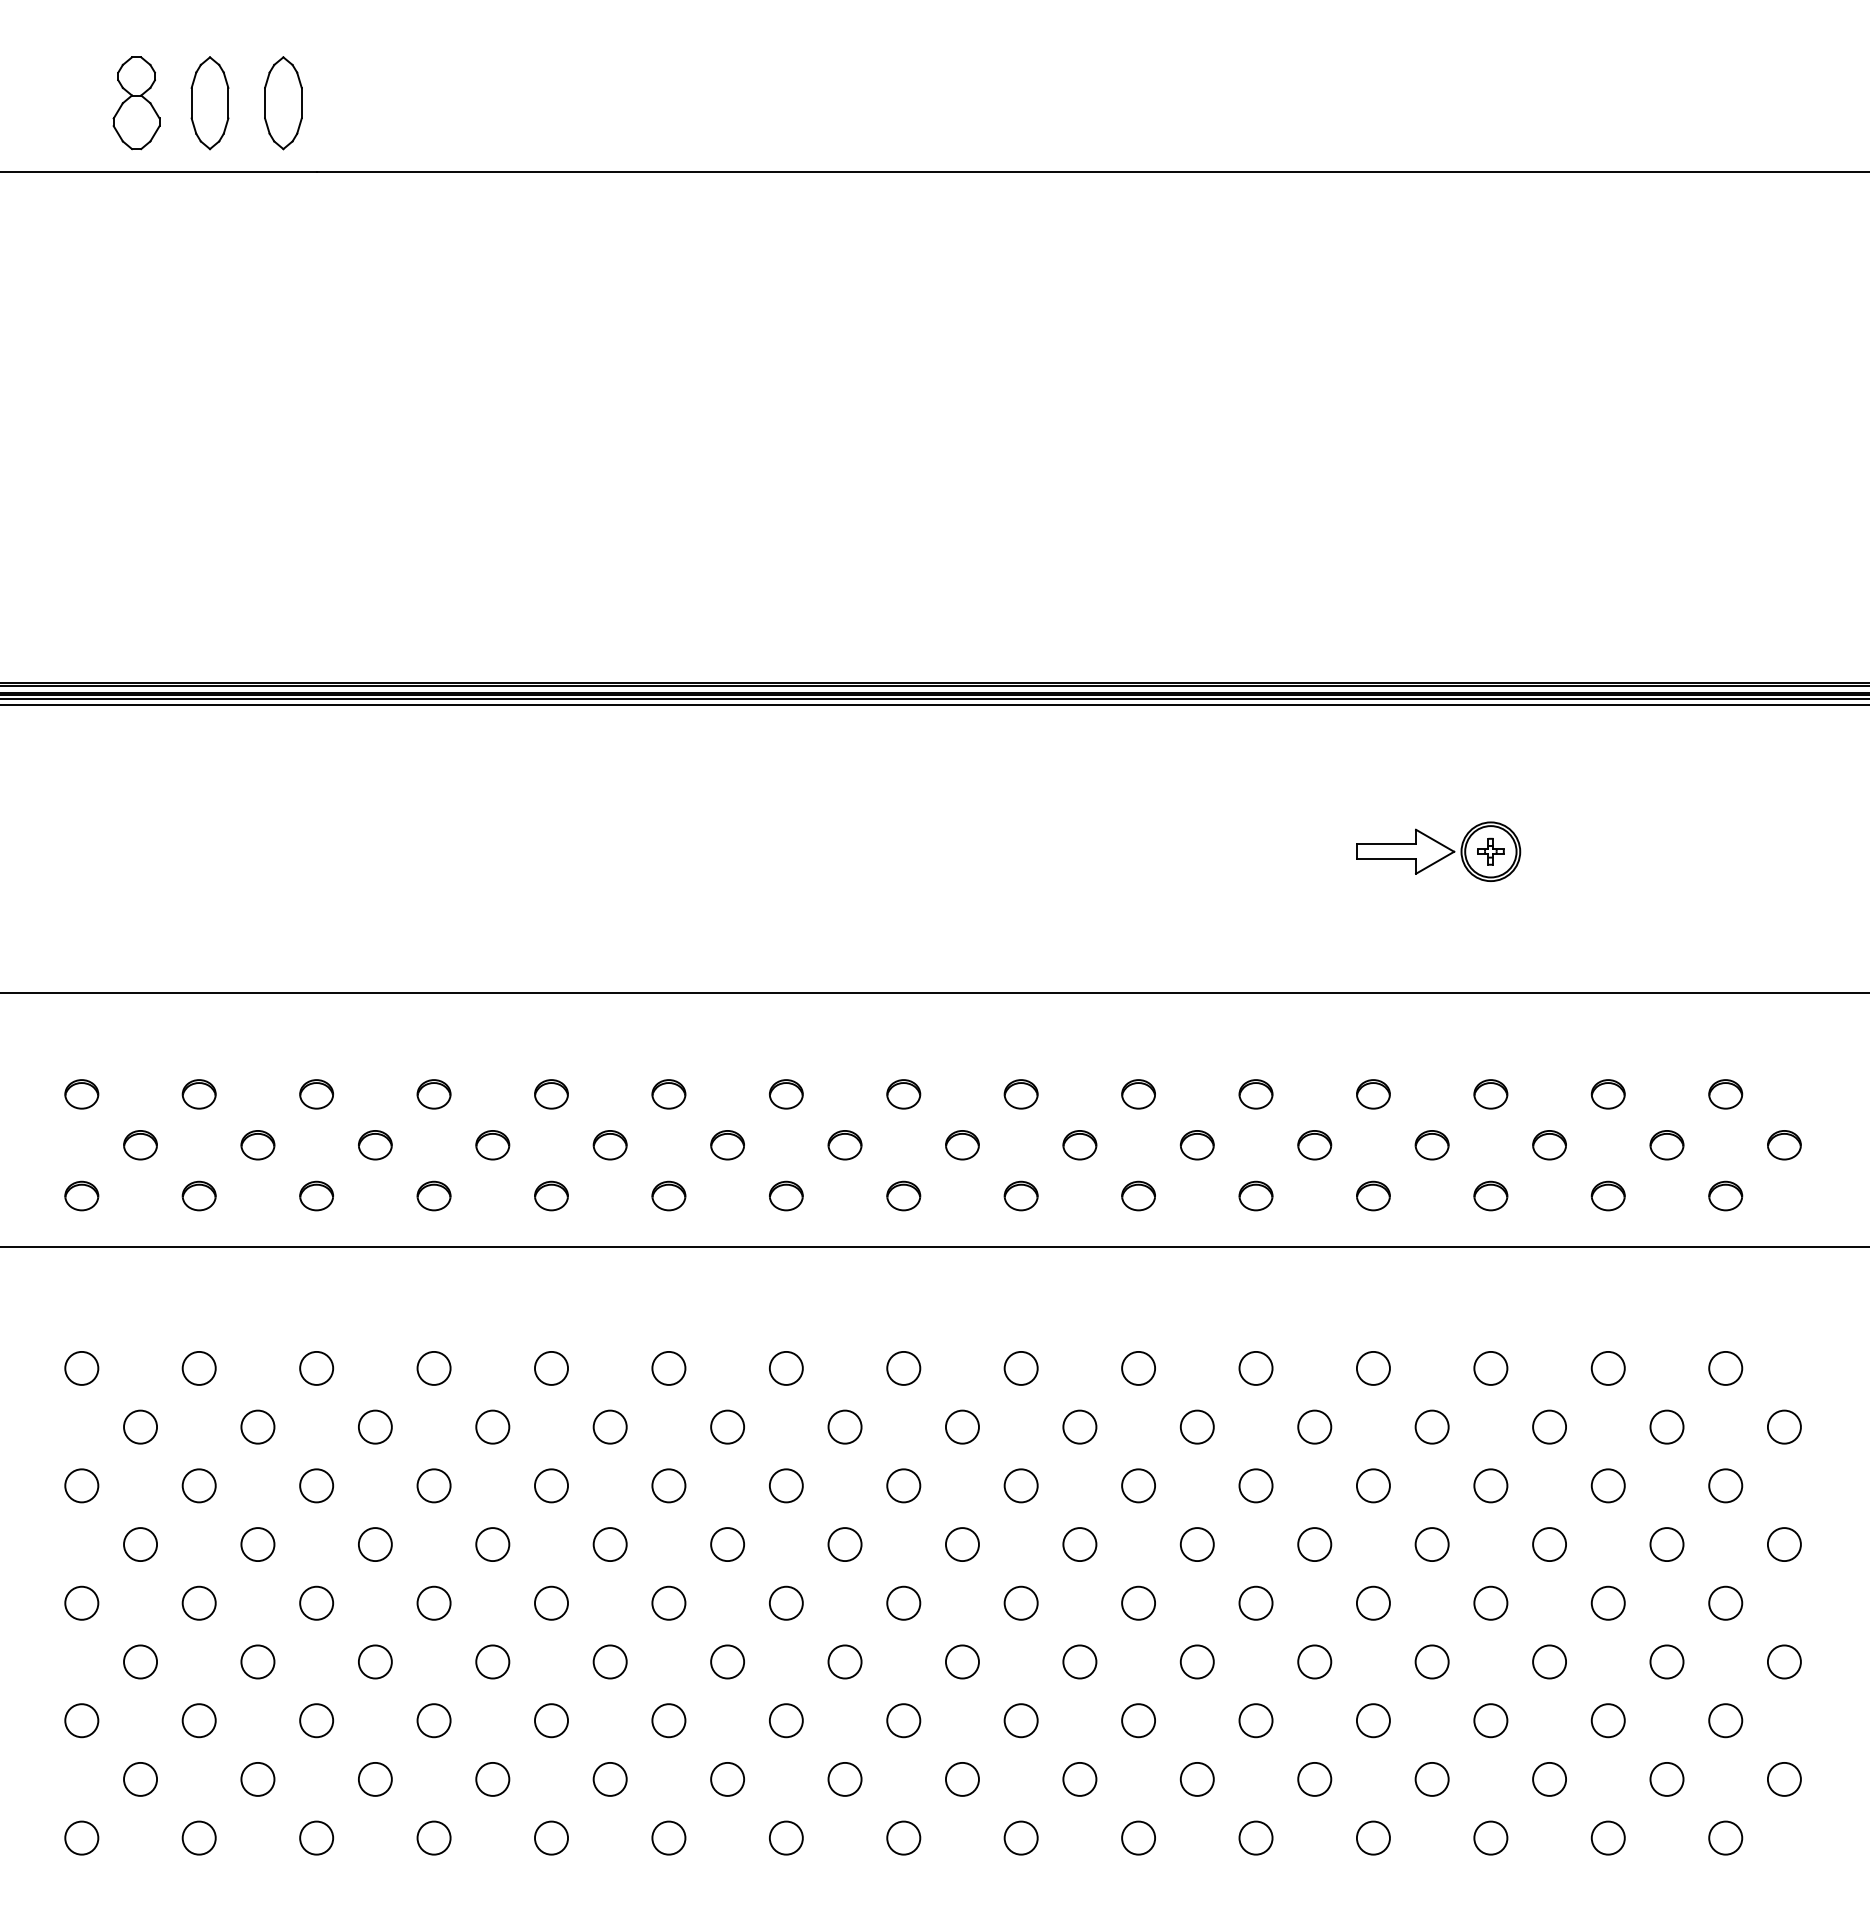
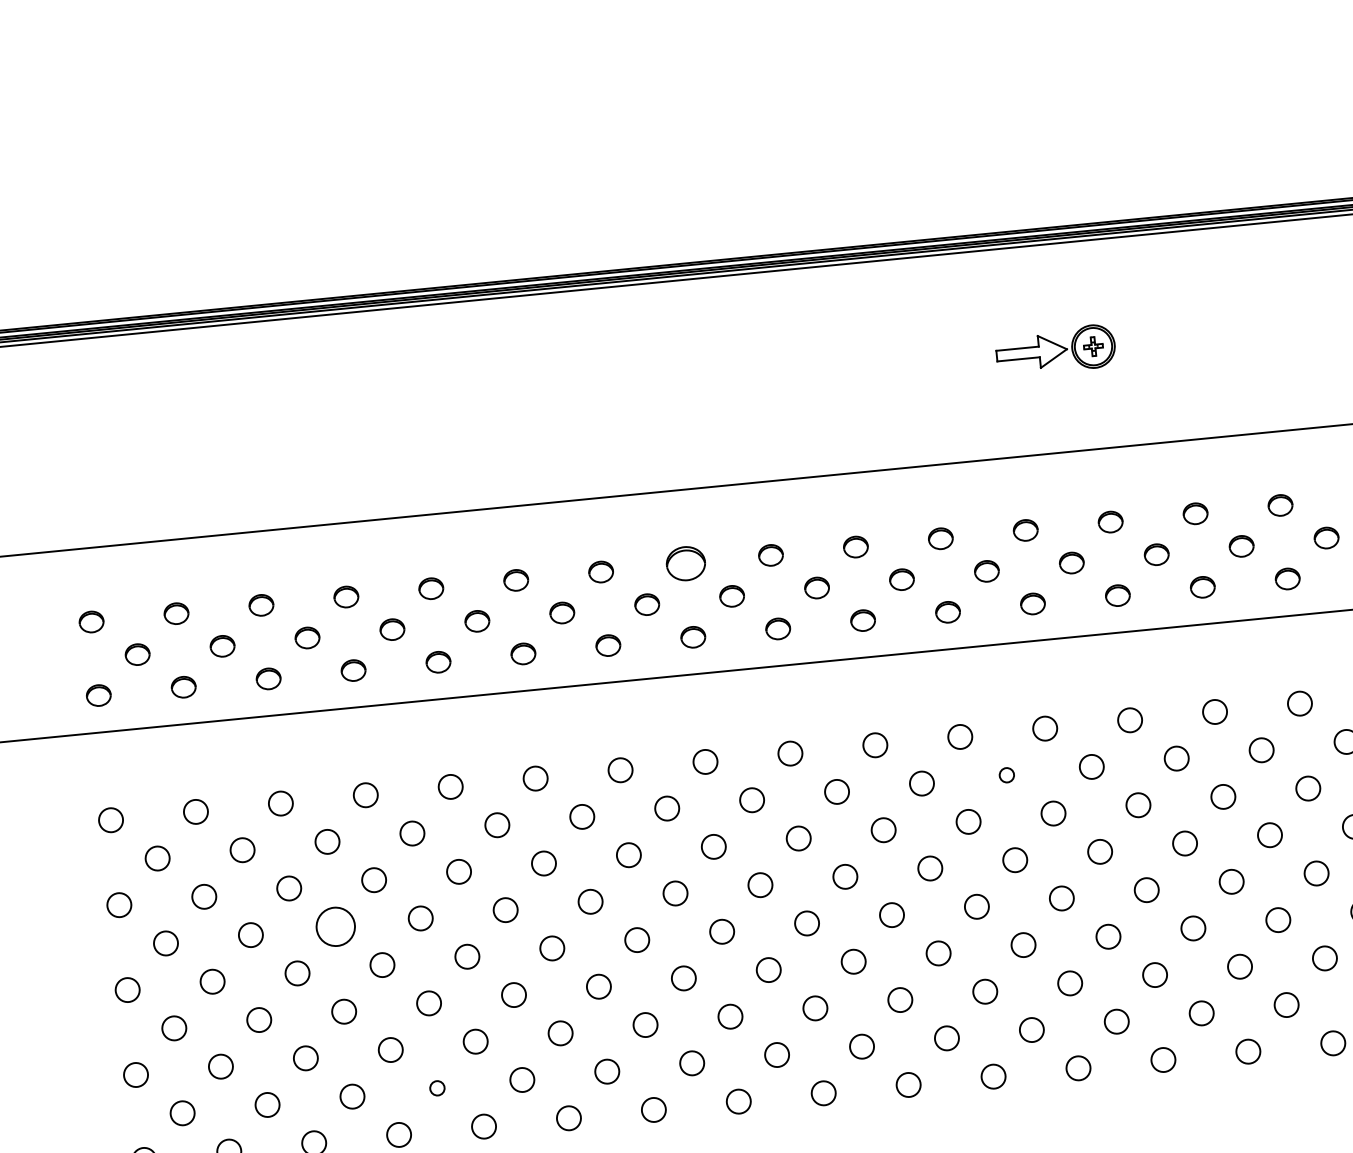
part: (903, 1094) -> (685, 563), size x1.6
circle: (1314, 1426) -> (1006, 774), size x0.6
circle: (375, 1544) -> (335, 926), size x1.6
circle: (492, 1778) -> (437, 1087), size x0.6

